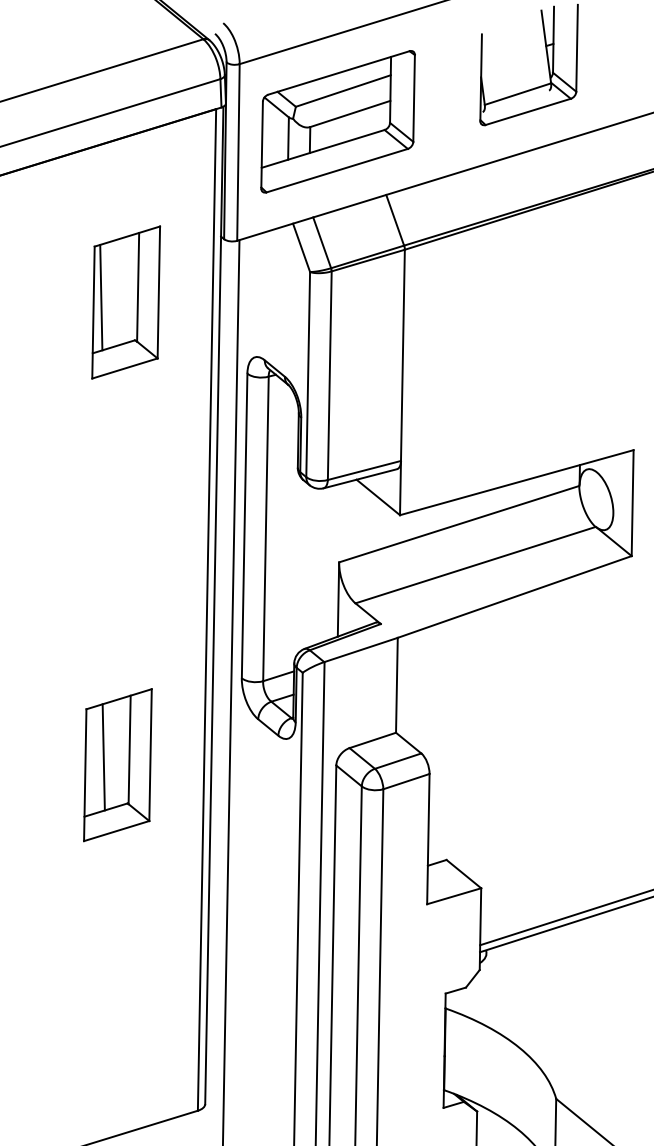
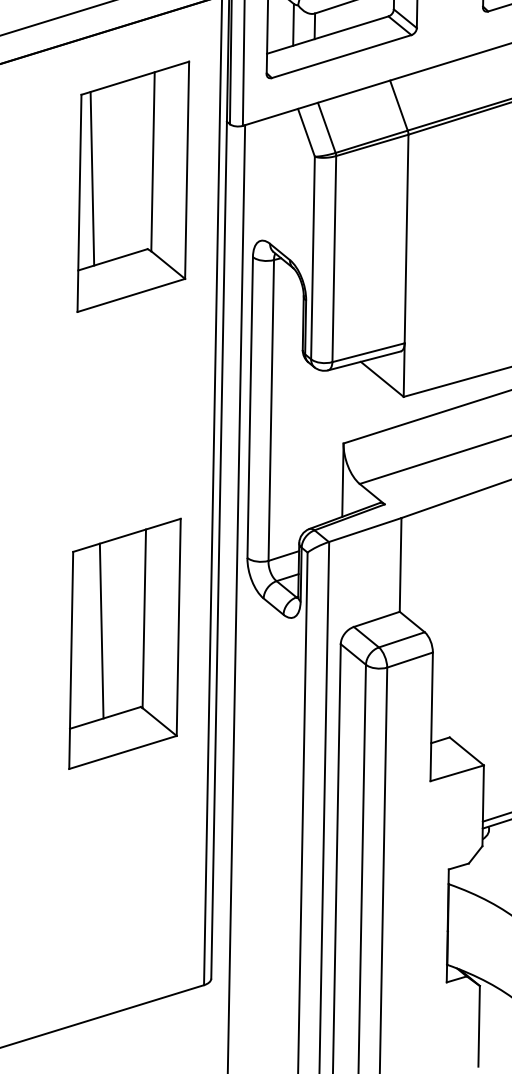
part: (125, 302) -> (132, 186), size x1.67
part: (117, 764) -> (124, 643), size x1.67

